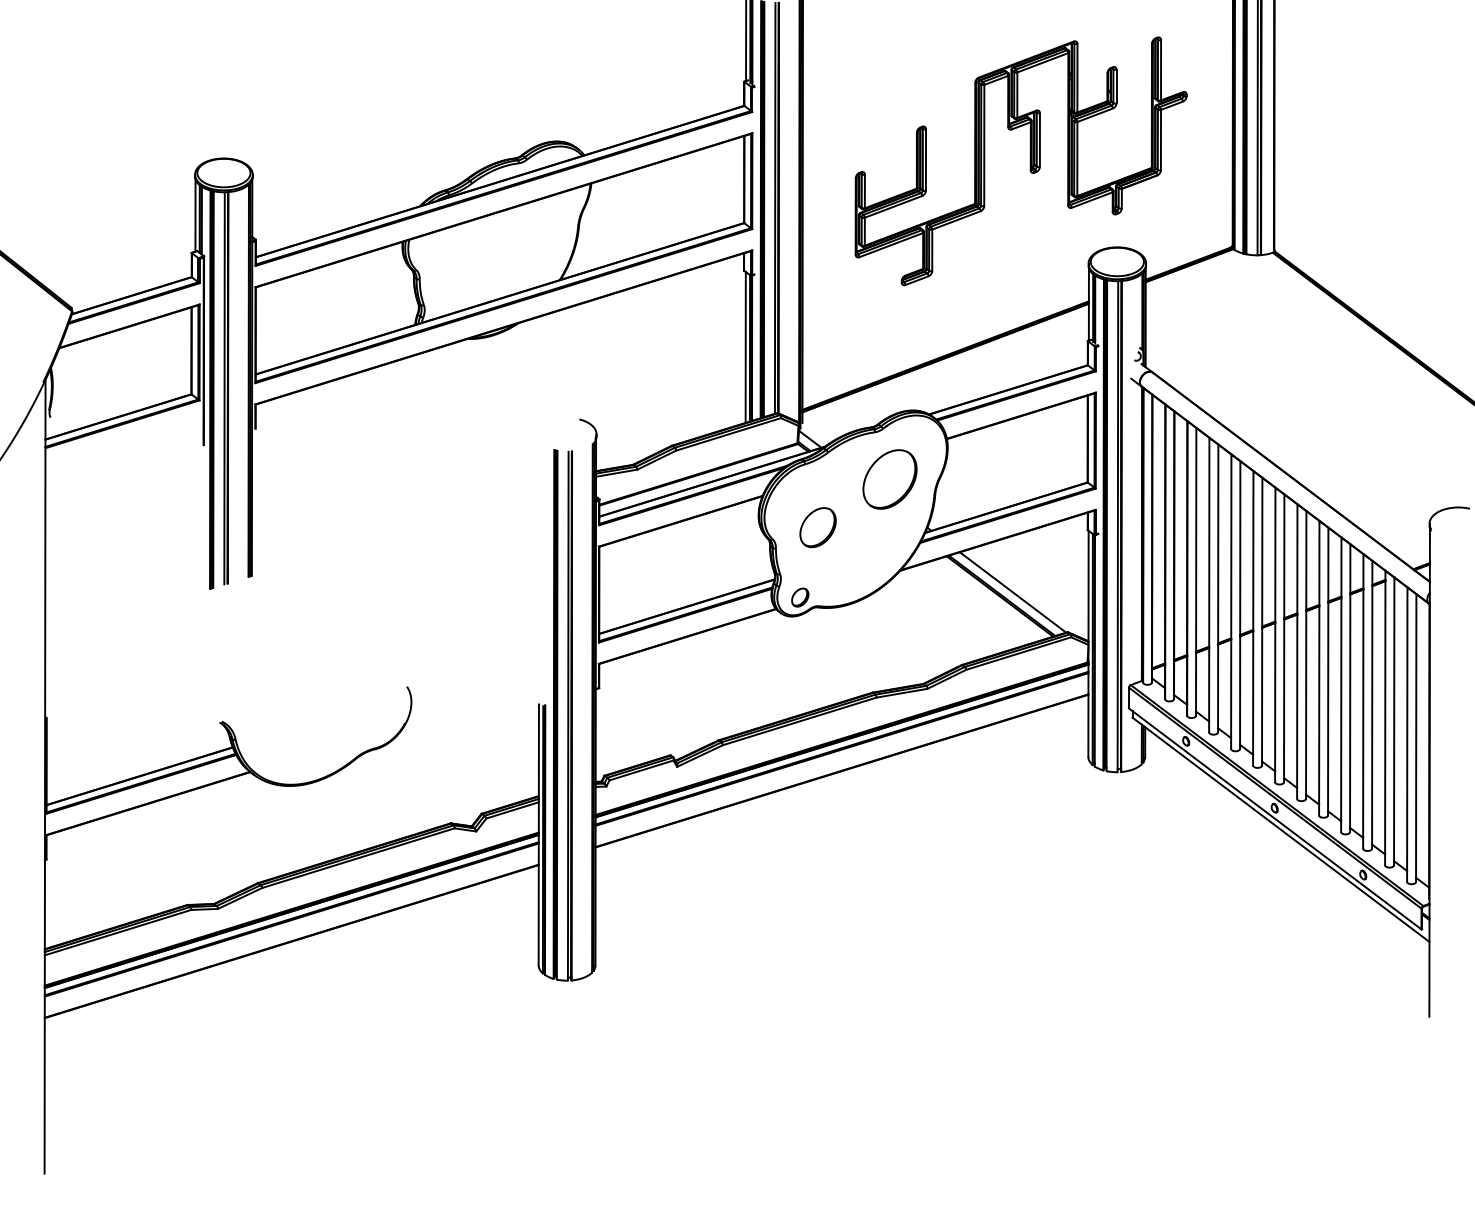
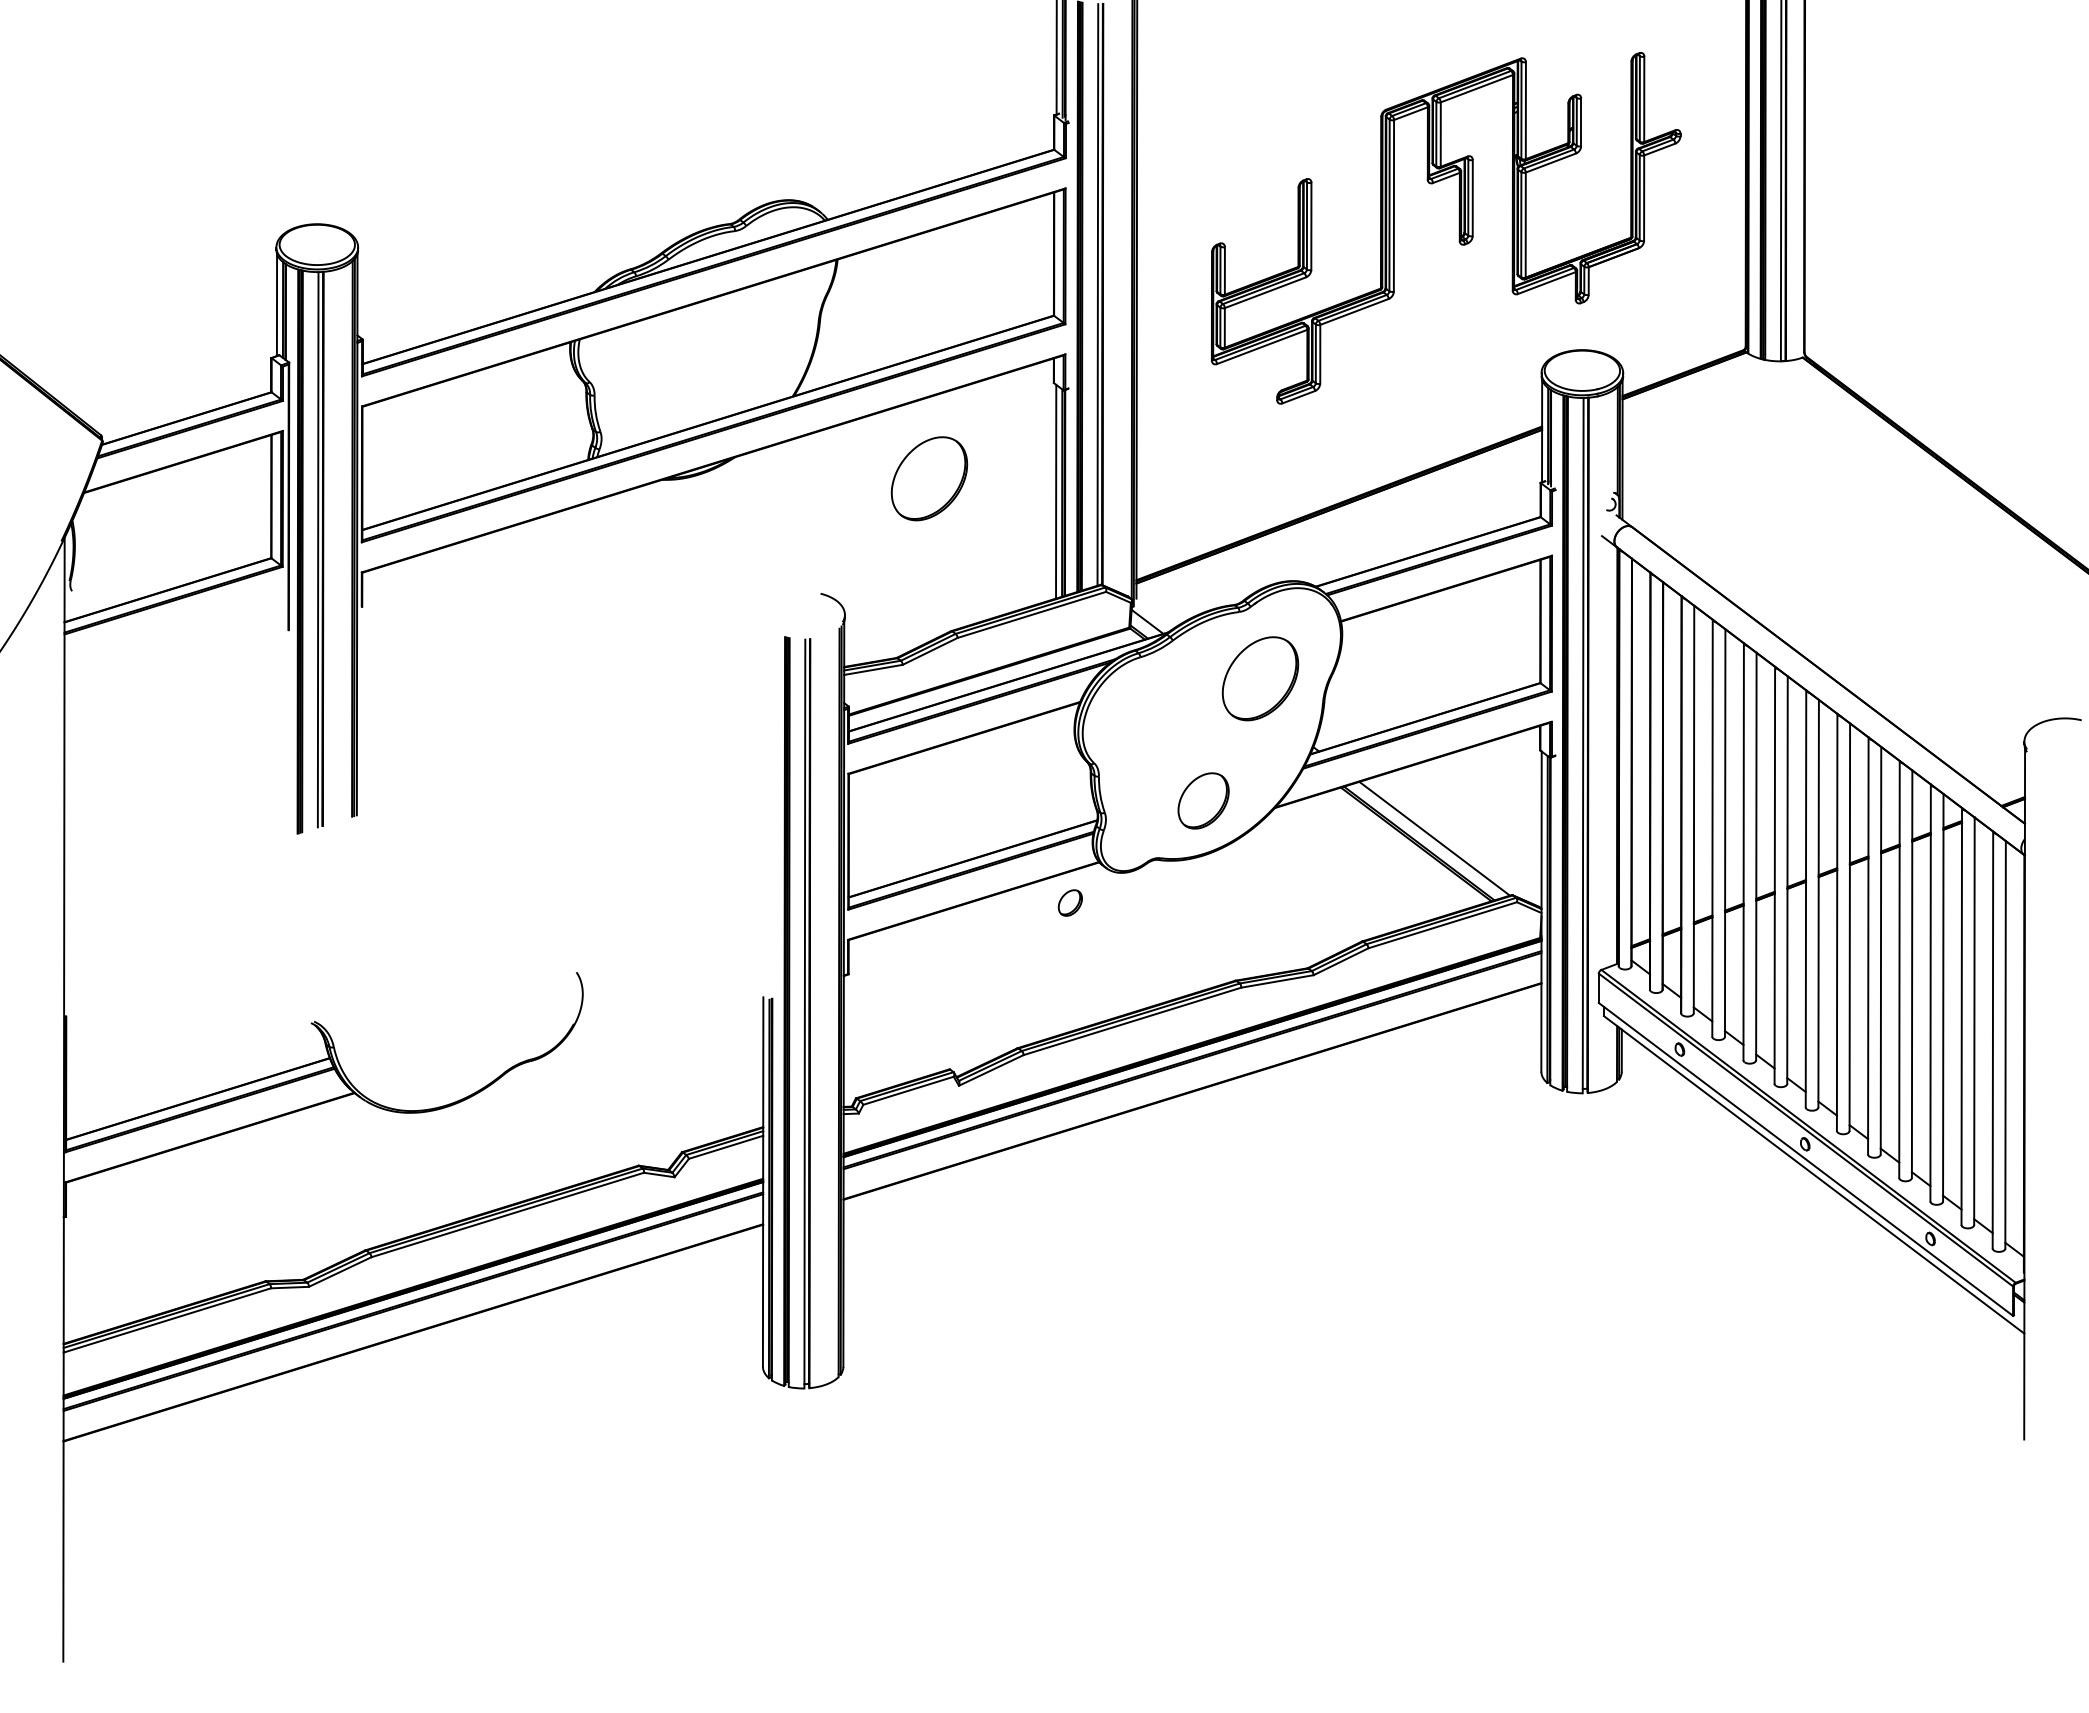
part: (656, 338) -> (929, 478), added
part: (818, 527) -> (1203, 800), moved
part: (799, 597) -> (1069, 902), moved

